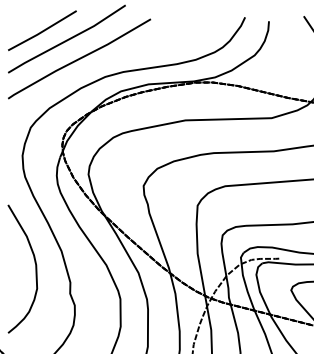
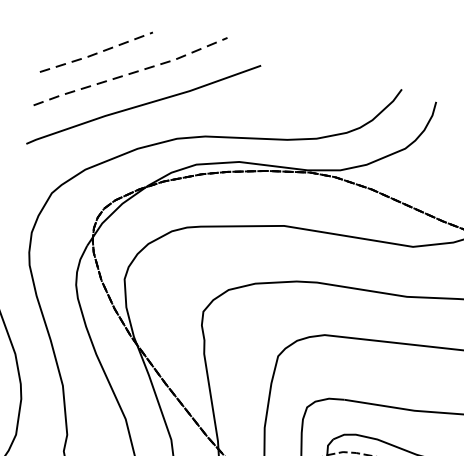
line: (42, 31) -> (96, 53), solid -> dashed
line: (67, 40) -> (130, 73), solid -> dashed

